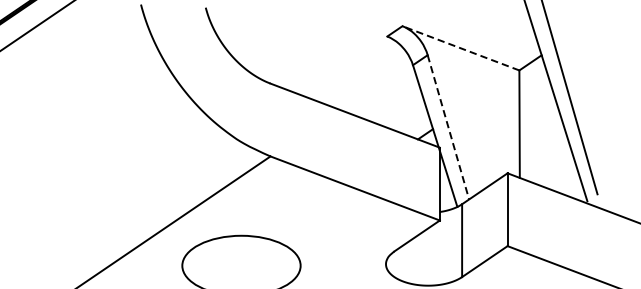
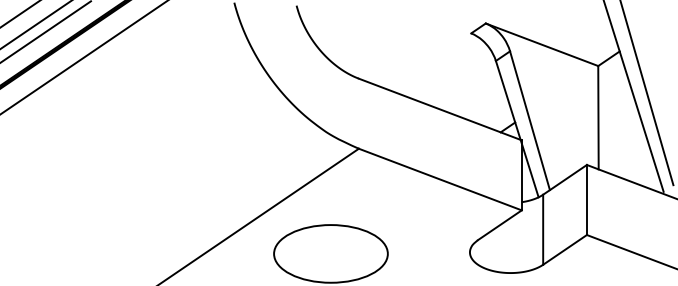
line: (460, 48) -> (541, 44), dashed -> solid
line: (448, 128) -> (530, 121), dashed -> solid

